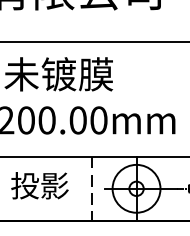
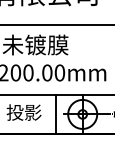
line: (91, 188) -> (55, 114), dashed -> solid

